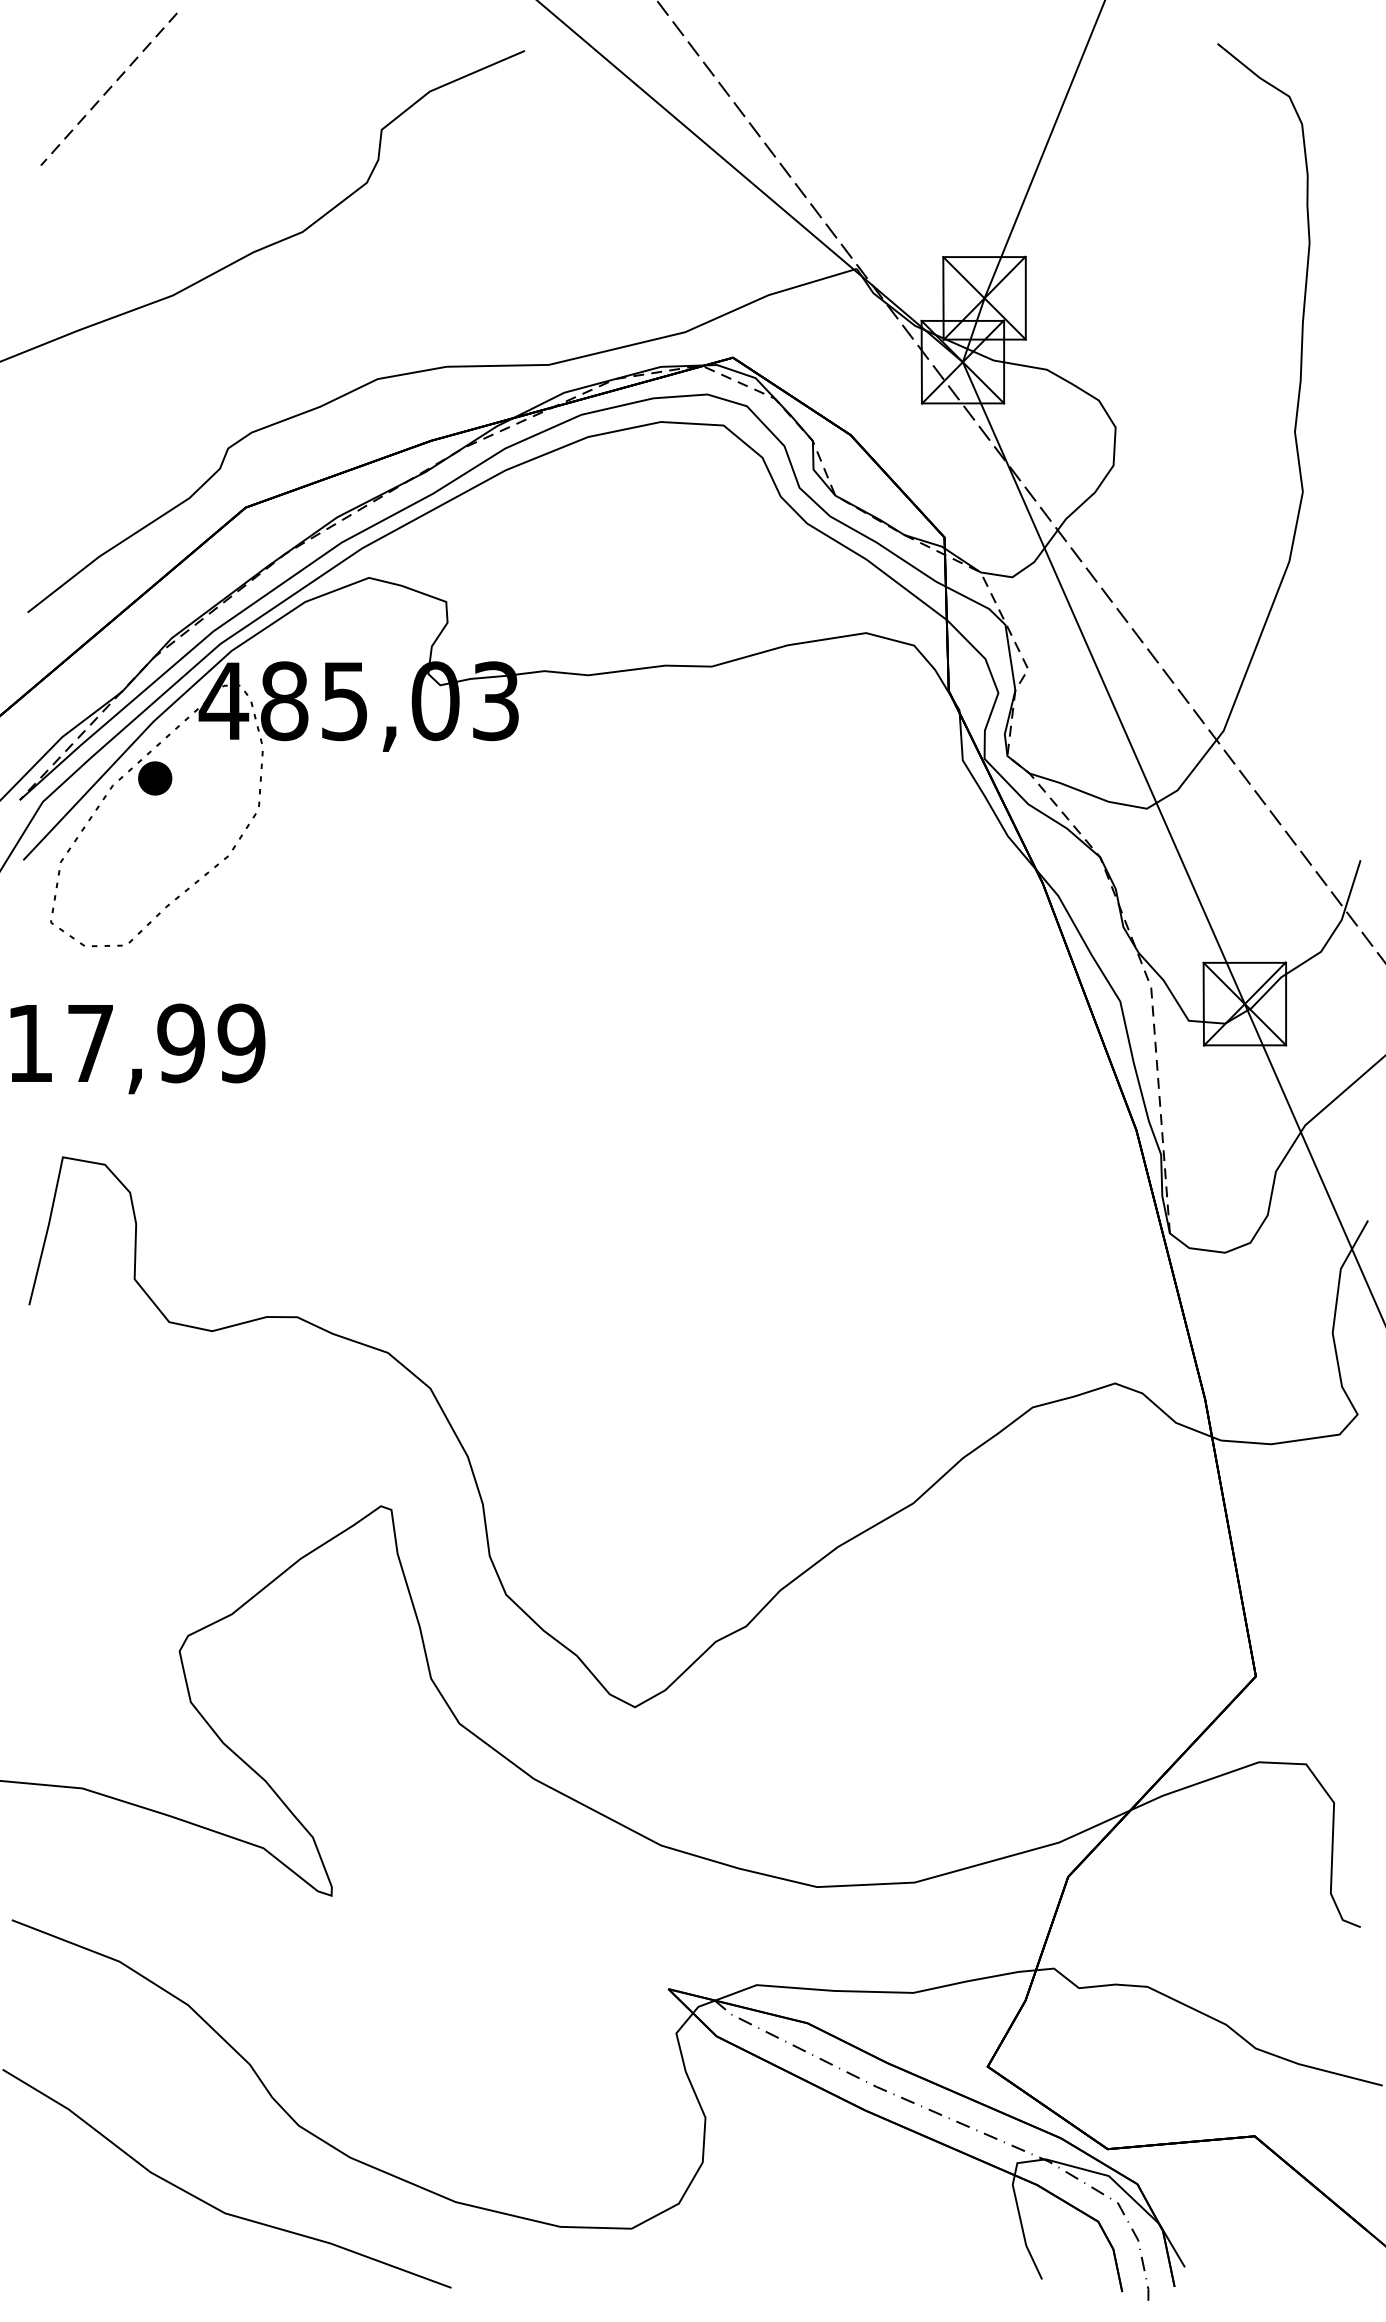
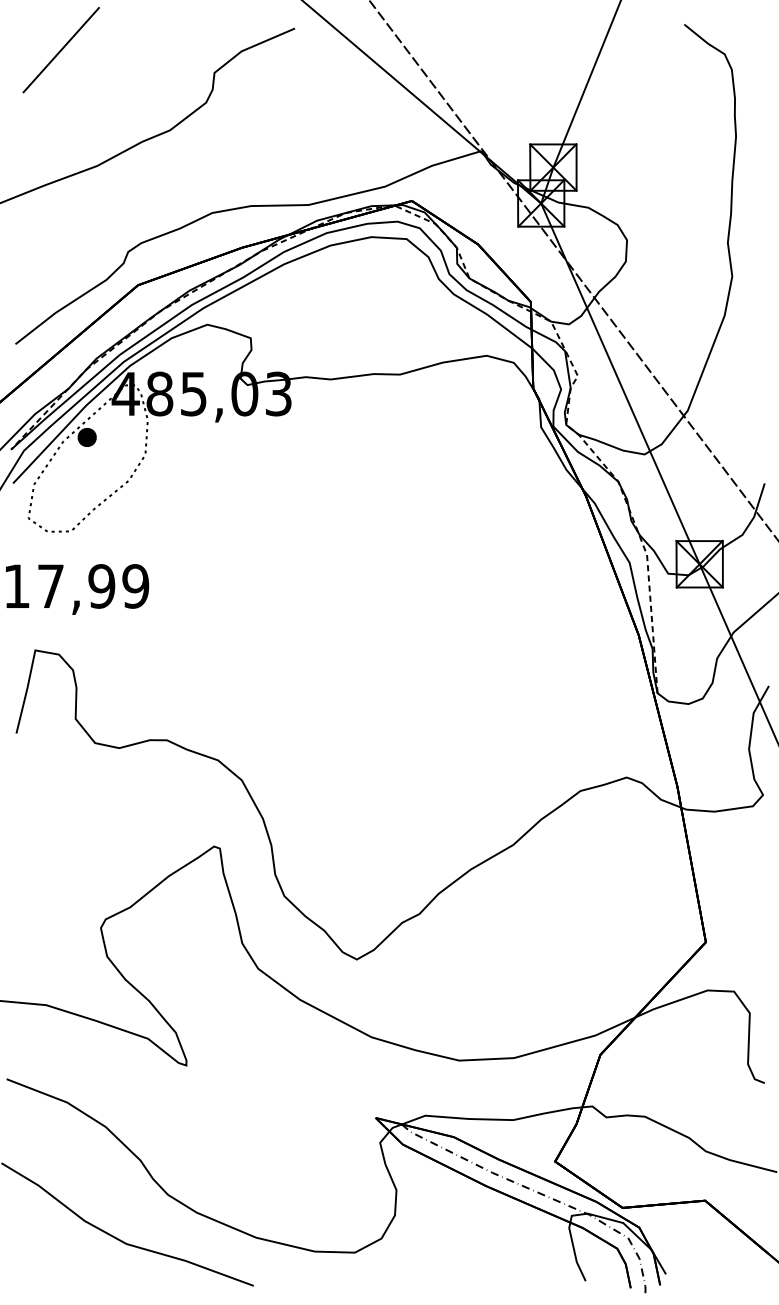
line: (107, 89) -> (60, 50), dashed -> solid

